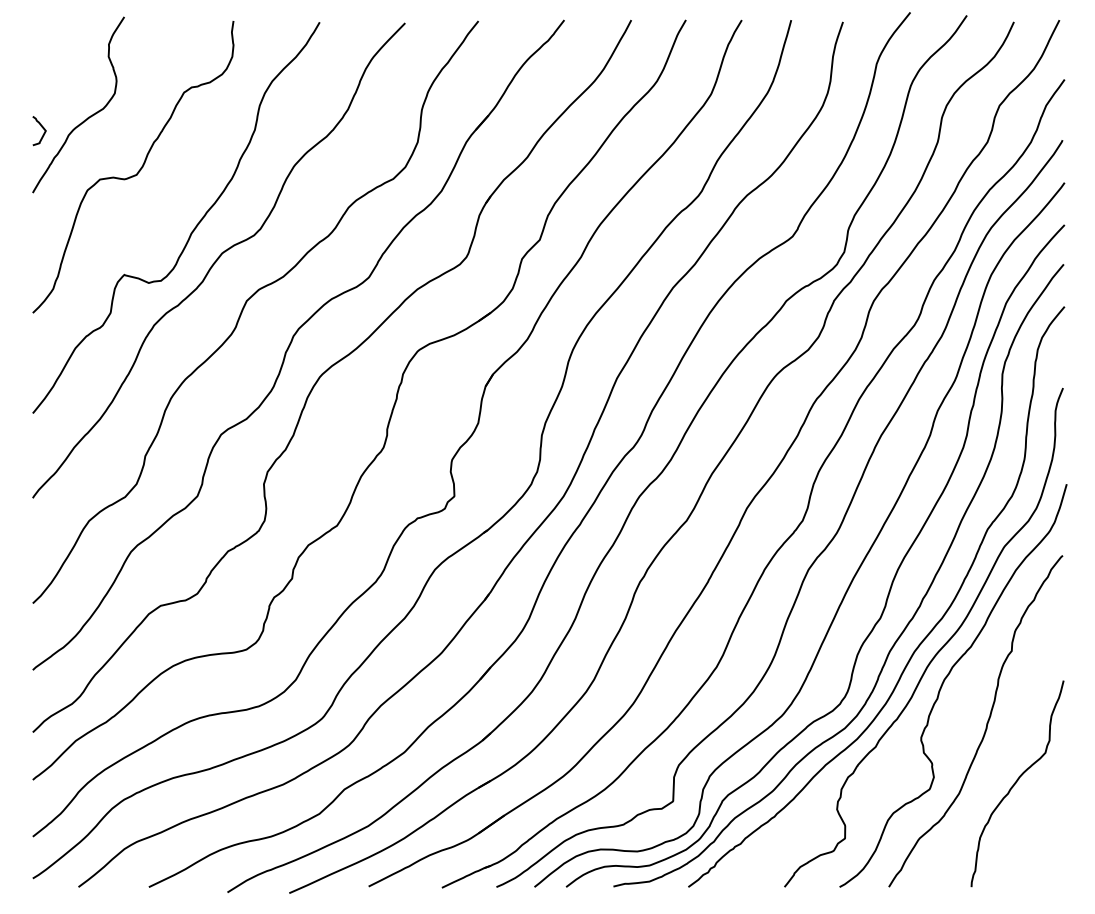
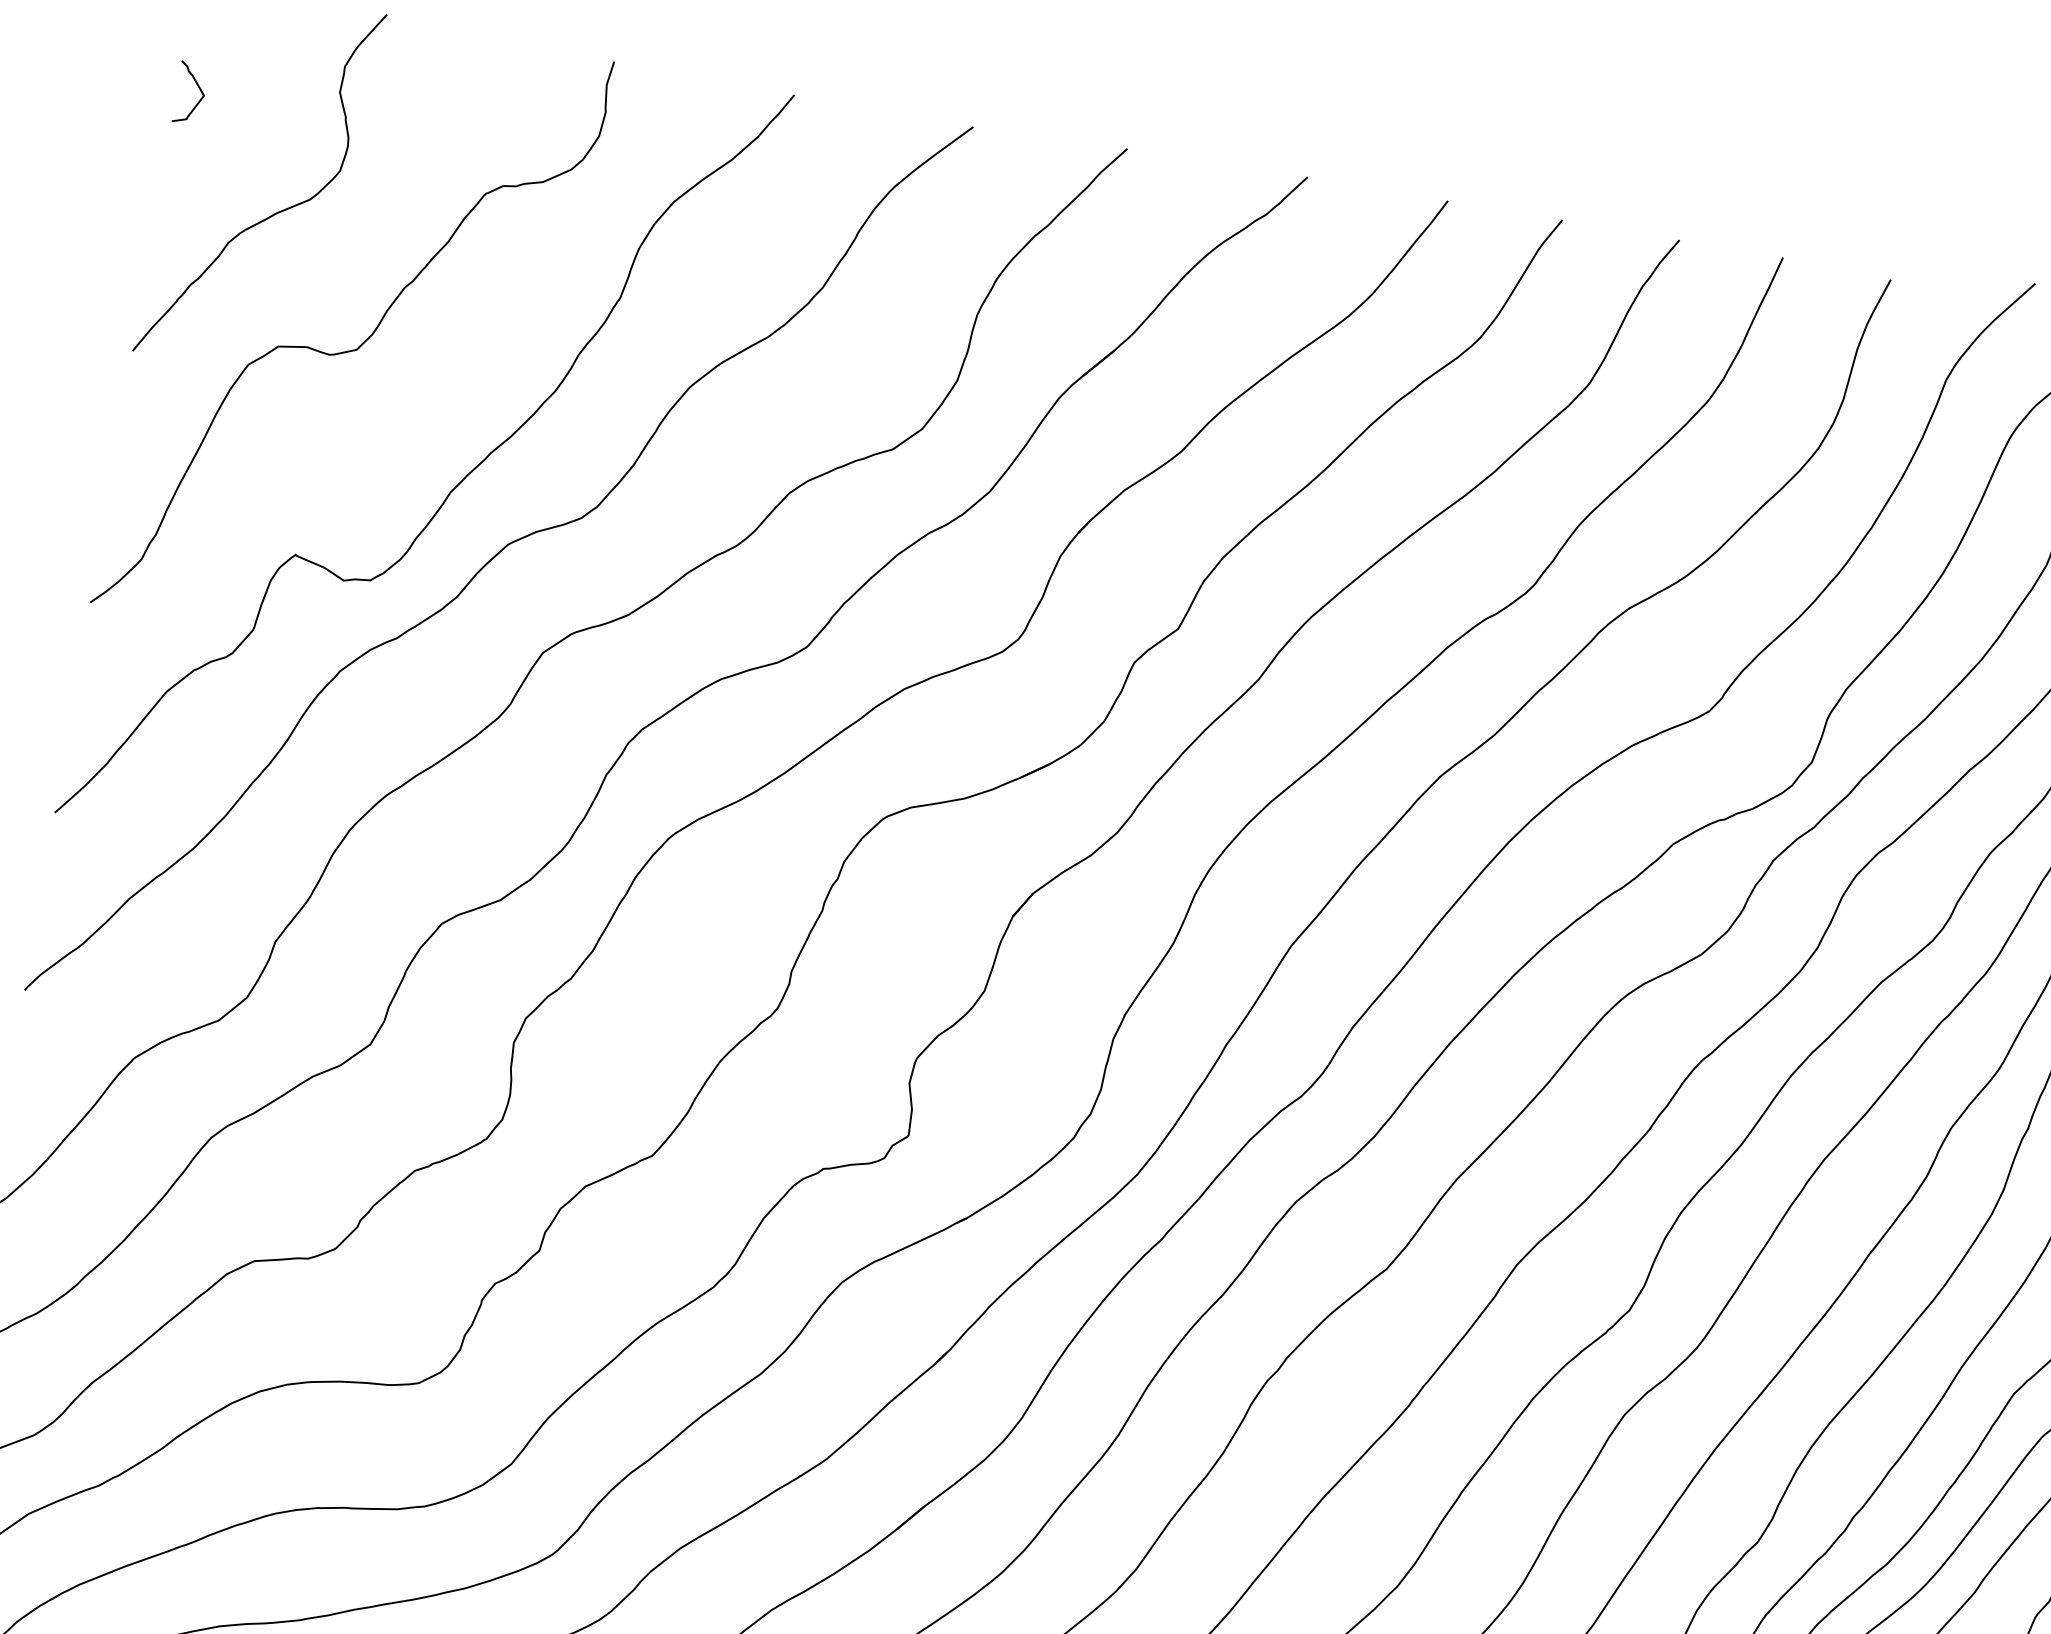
curve: (42, 128) -> (197, 89), moved

